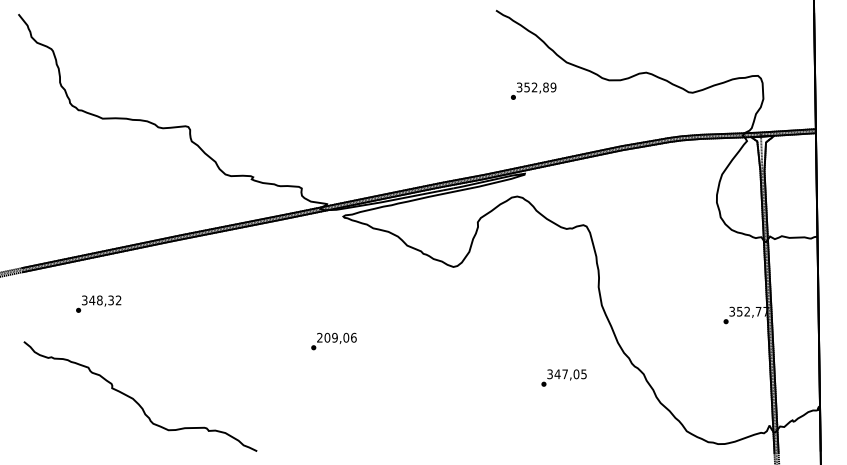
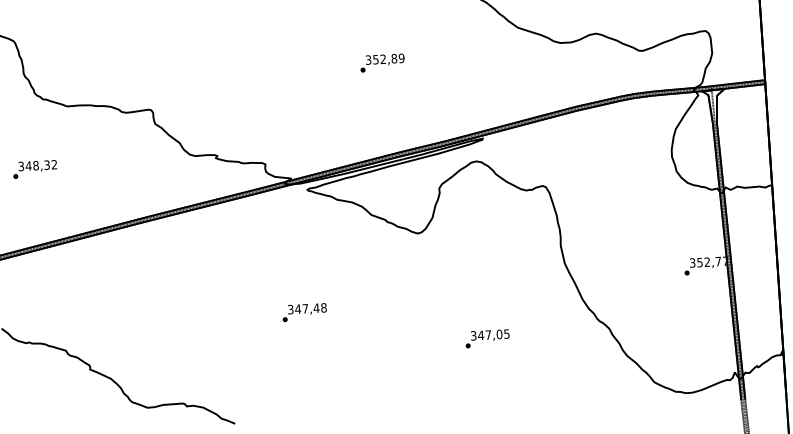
text: (533, 90) -> (382, 62), moved
text: (98, 303) -> (34, 168), moved
text: (336, 337) -> (306, 308), 209,06 -> 347,48
text: (563, 377) -> (486, 338), moved

